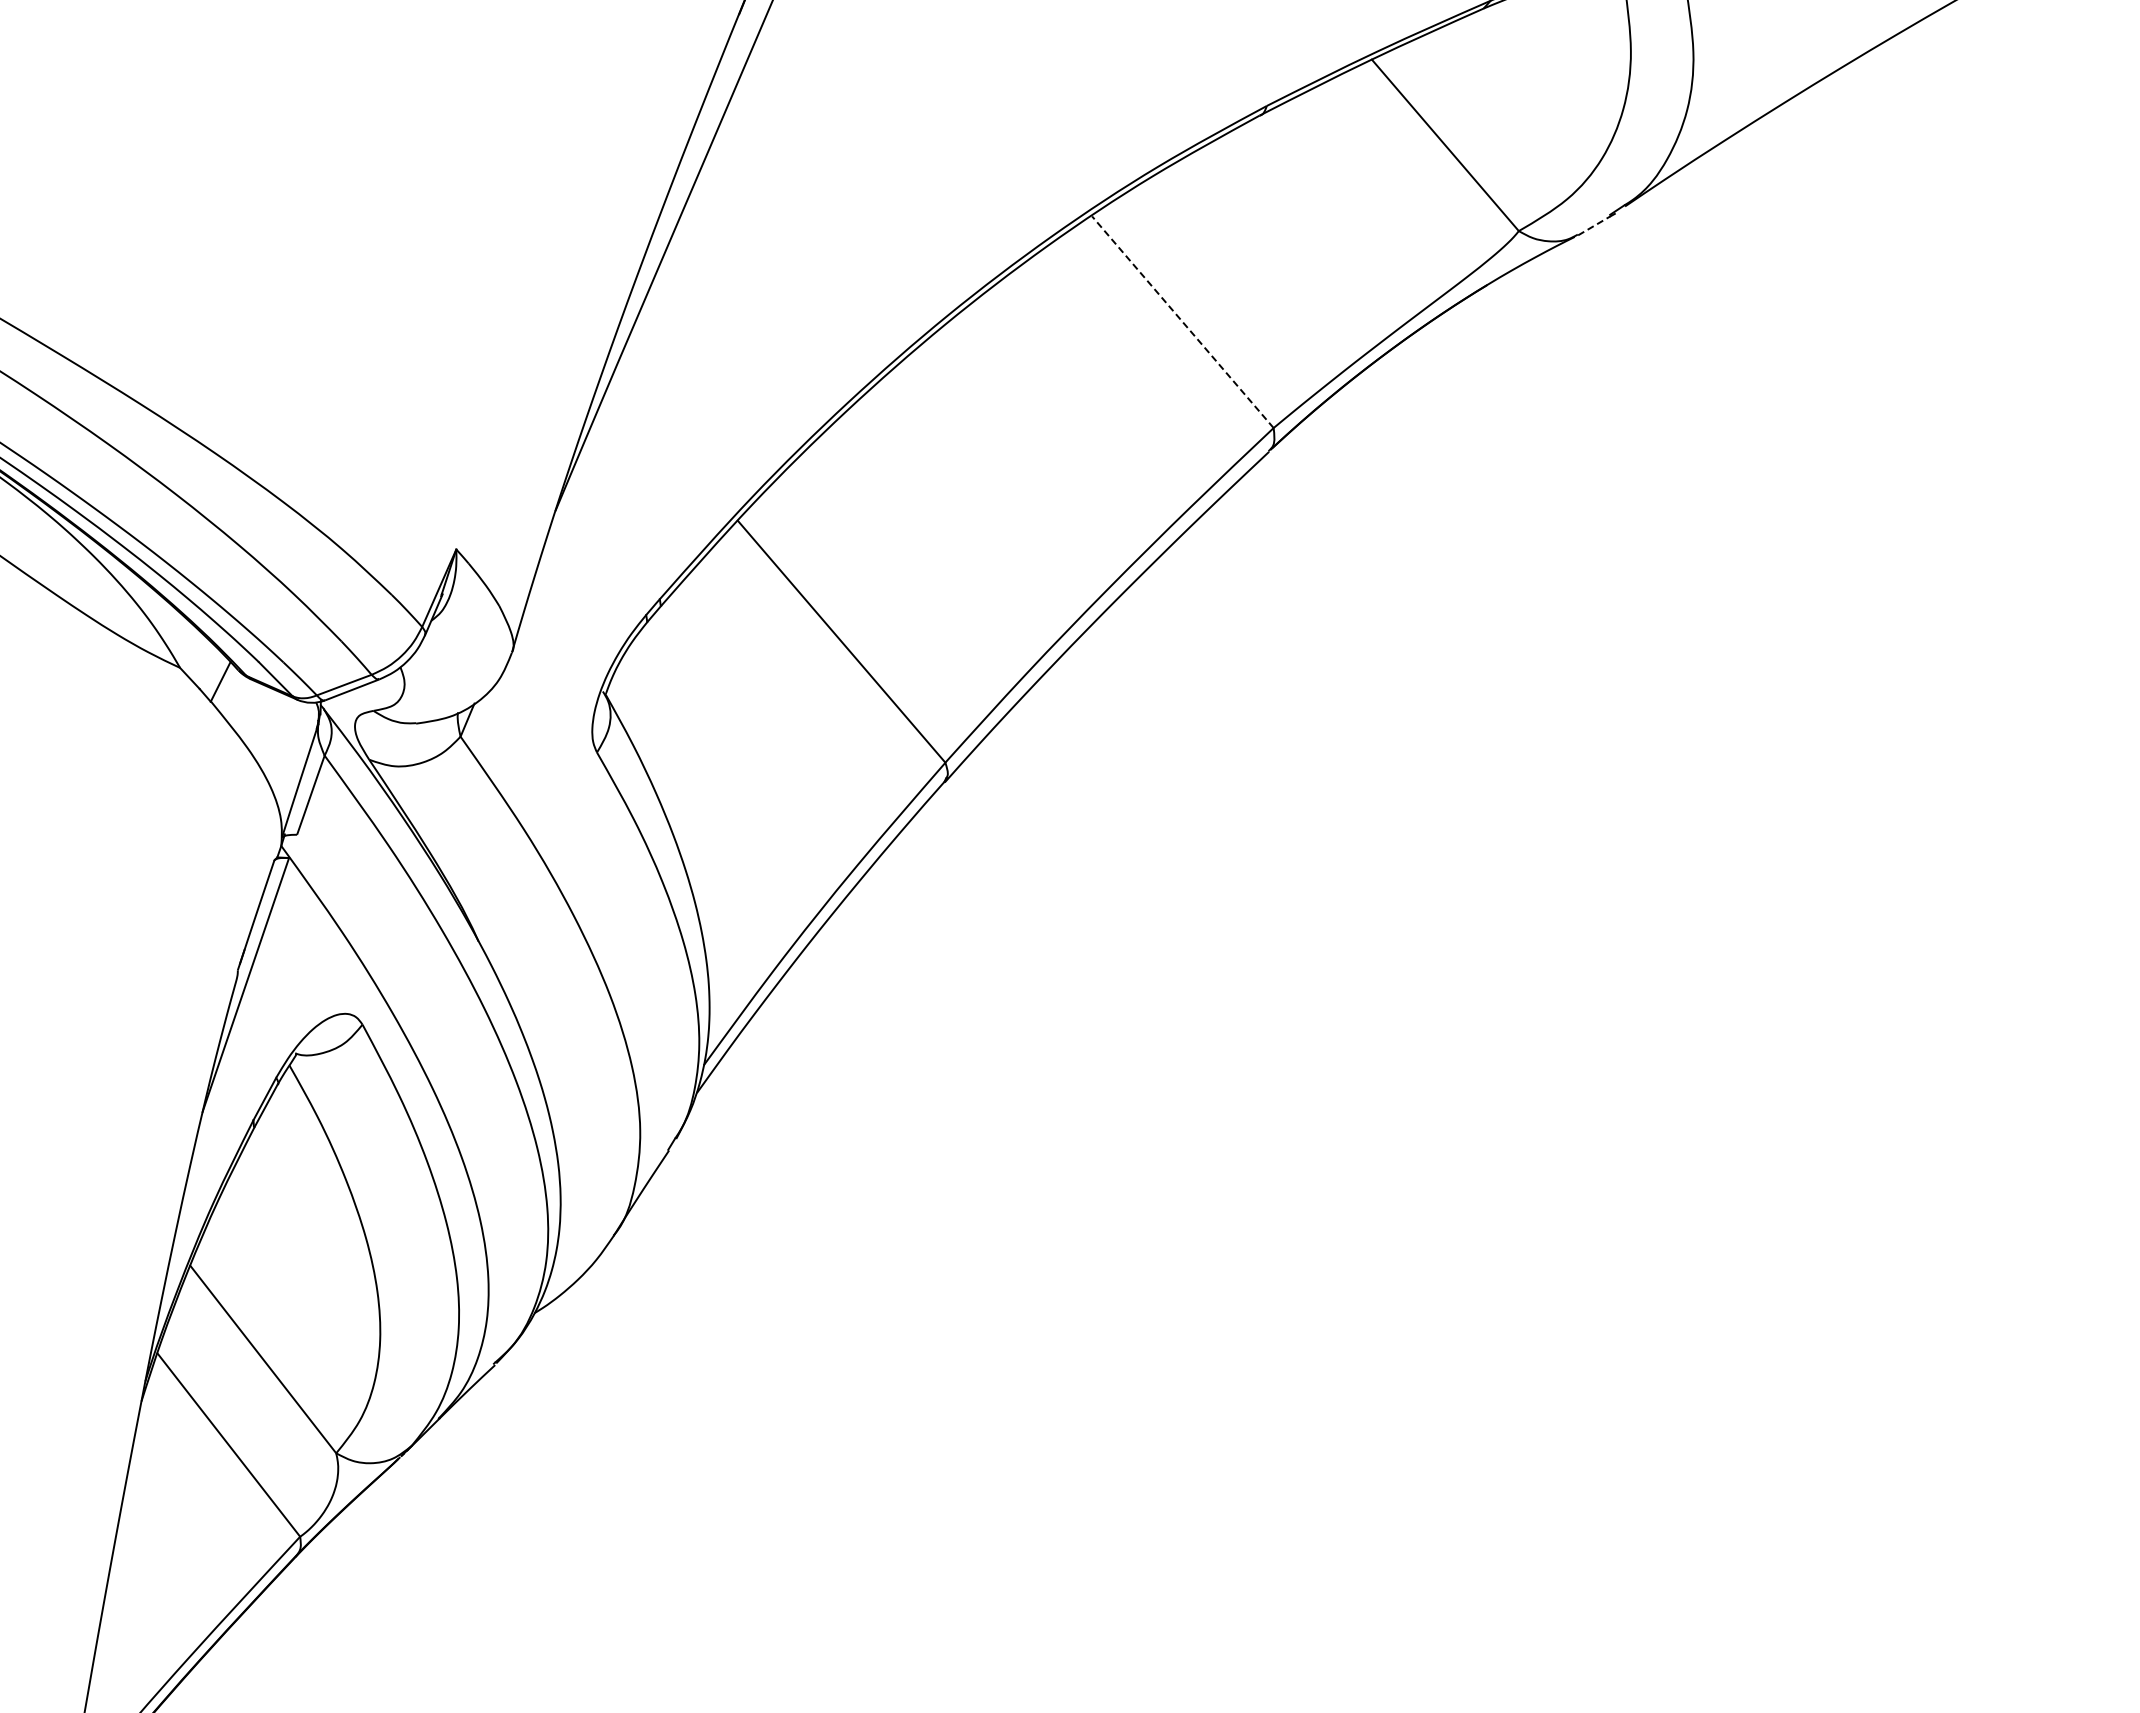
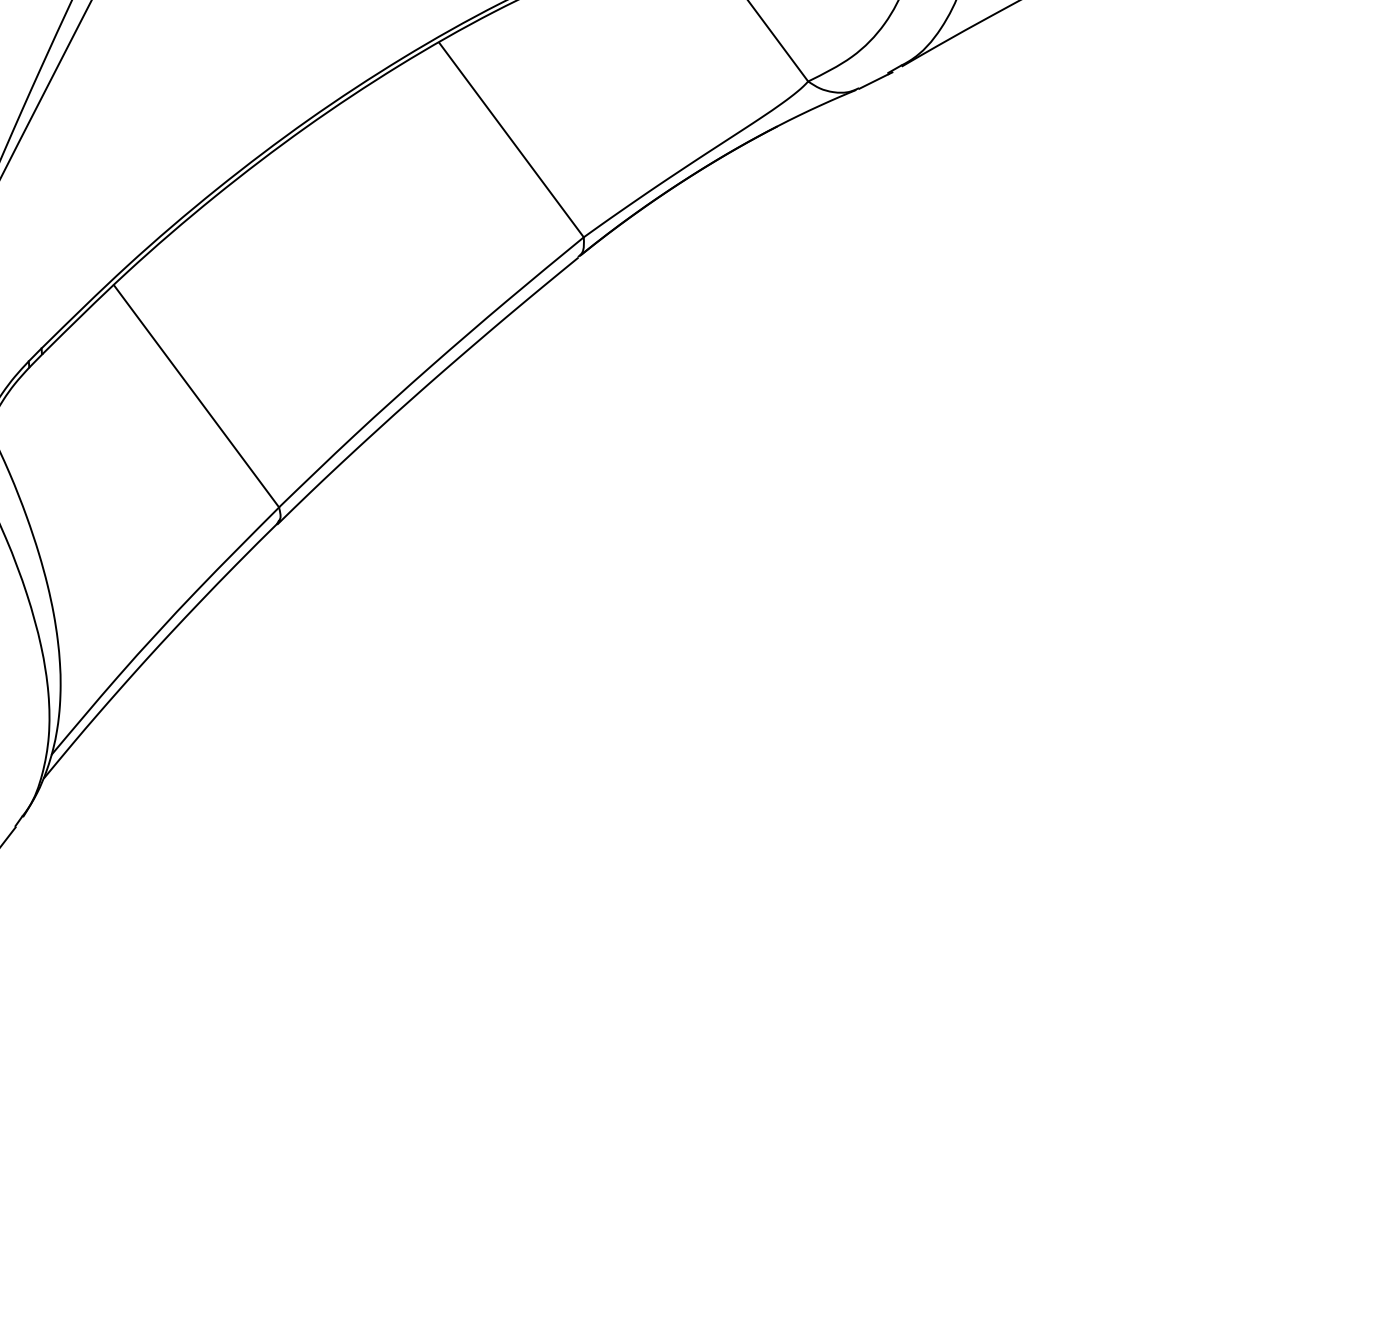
line: (1594, 225) -> (874, 81), dashed -> solid
line: (1182, 321) -> (511, 139), dashed -> solid

